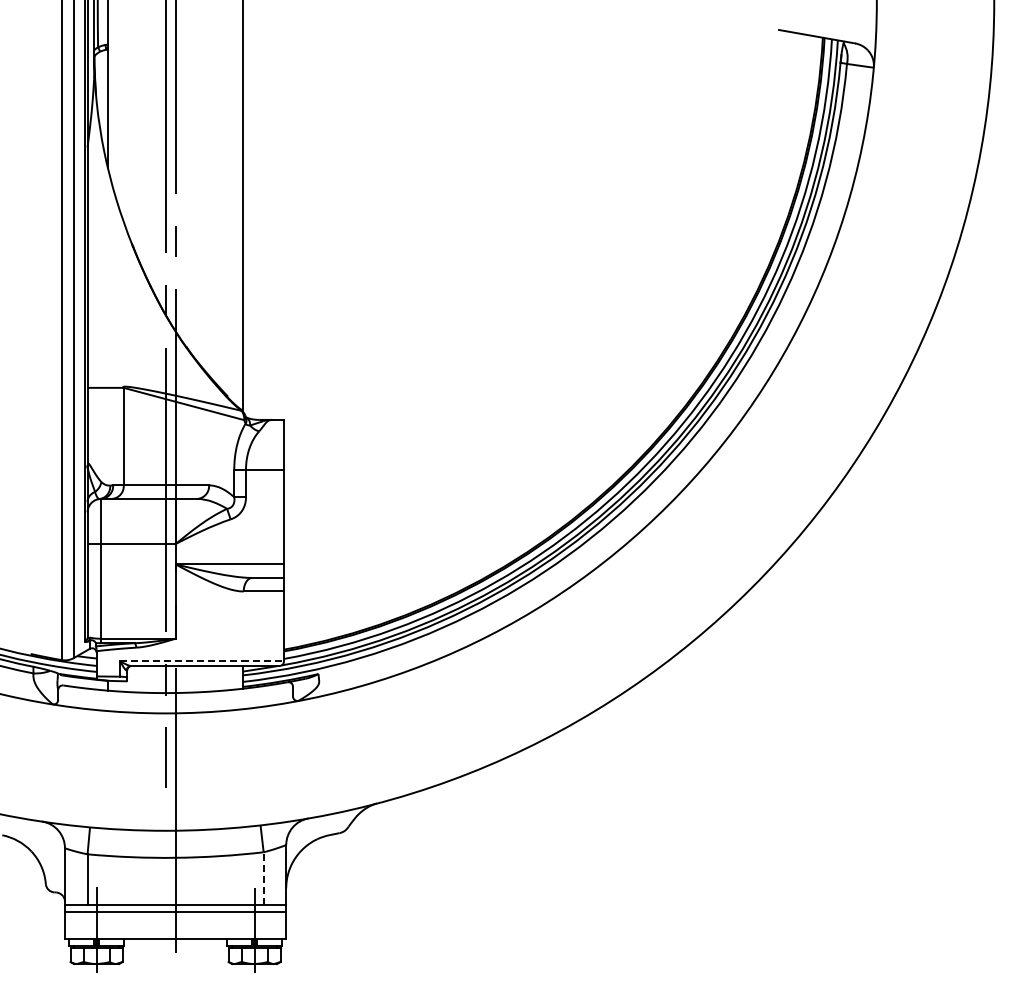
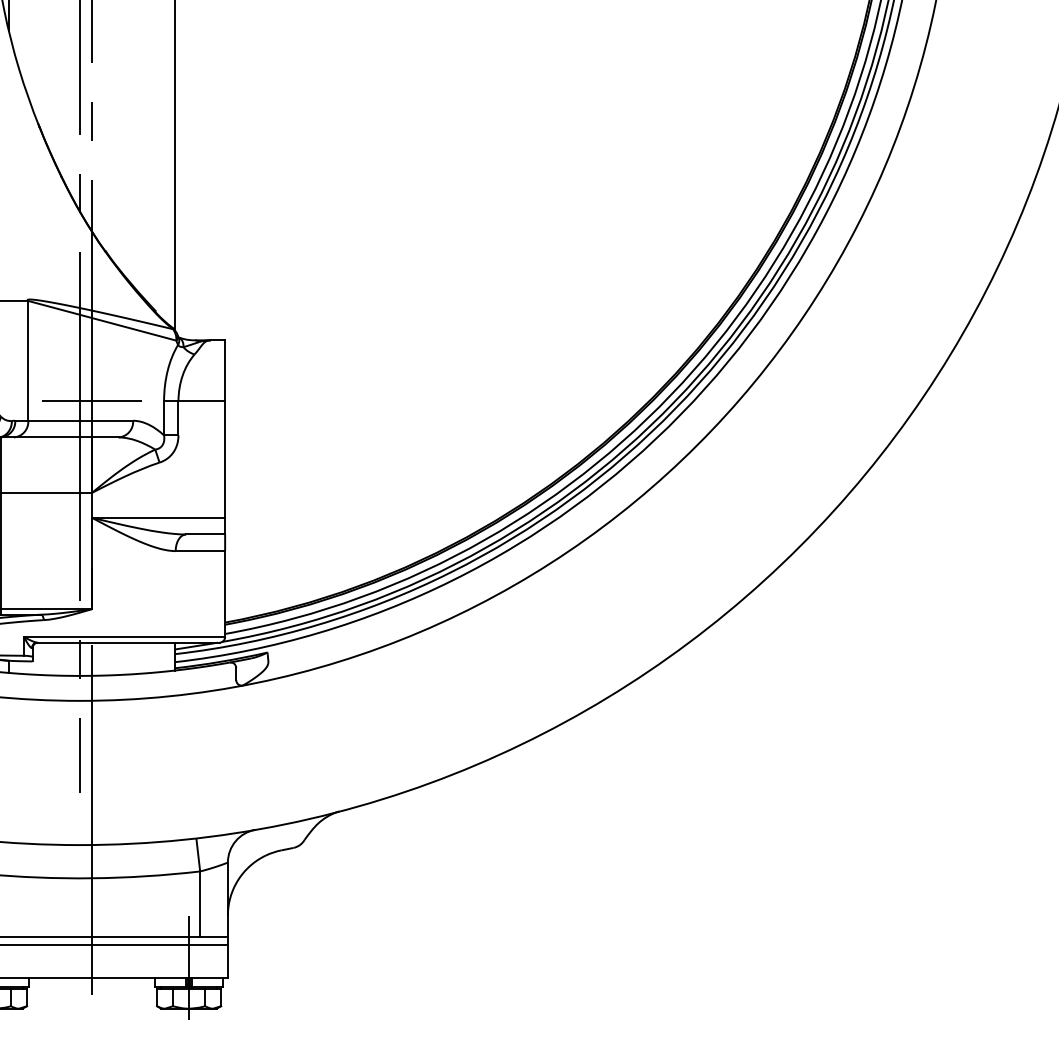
line: (175, 469) -> (91, 401), added
line: (202, 661) -> (125, 637), dashed -> solid
line: (263, 878) -> (199, 903), dashed -> solid

